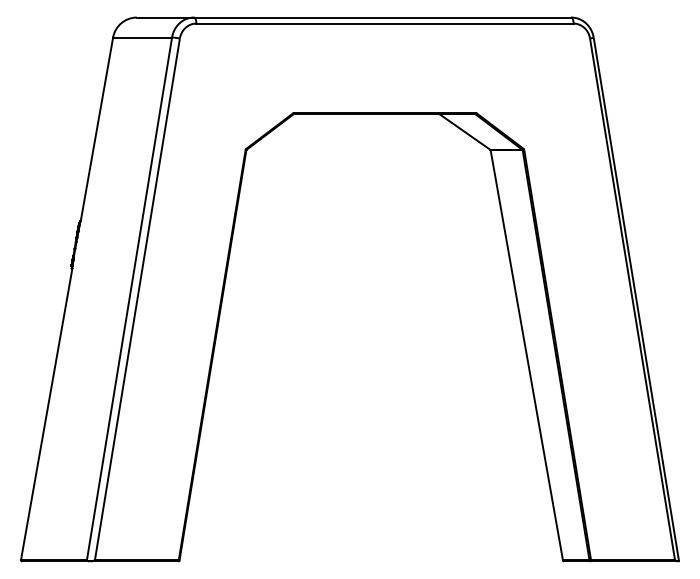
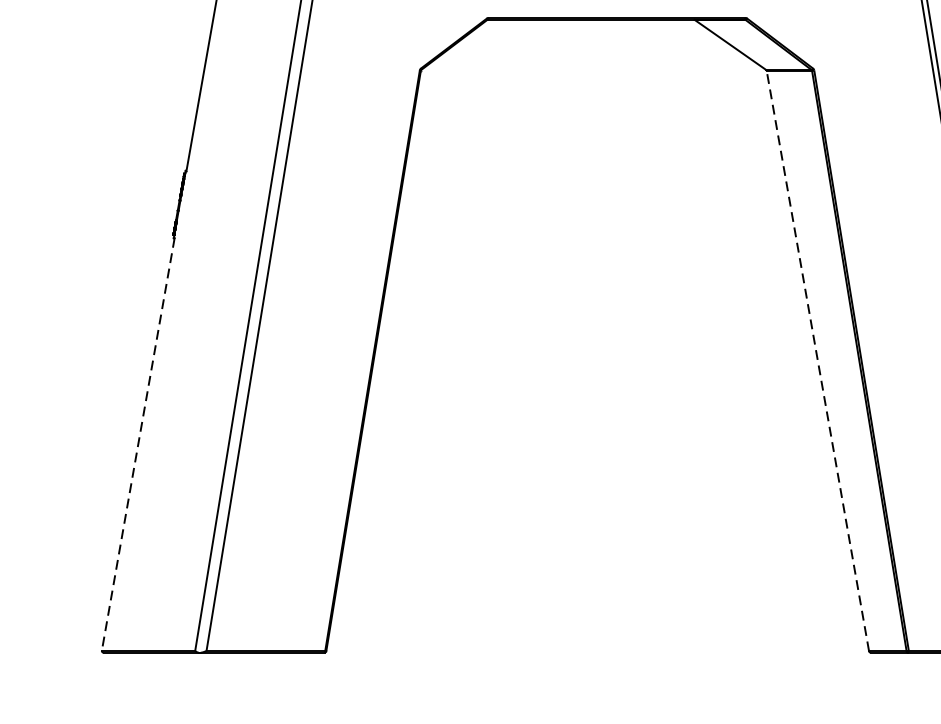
line: (526, 354) -> (817, 359), solid -> dashed
line: (46, 414) -> (137, 444), solid -> dashed

